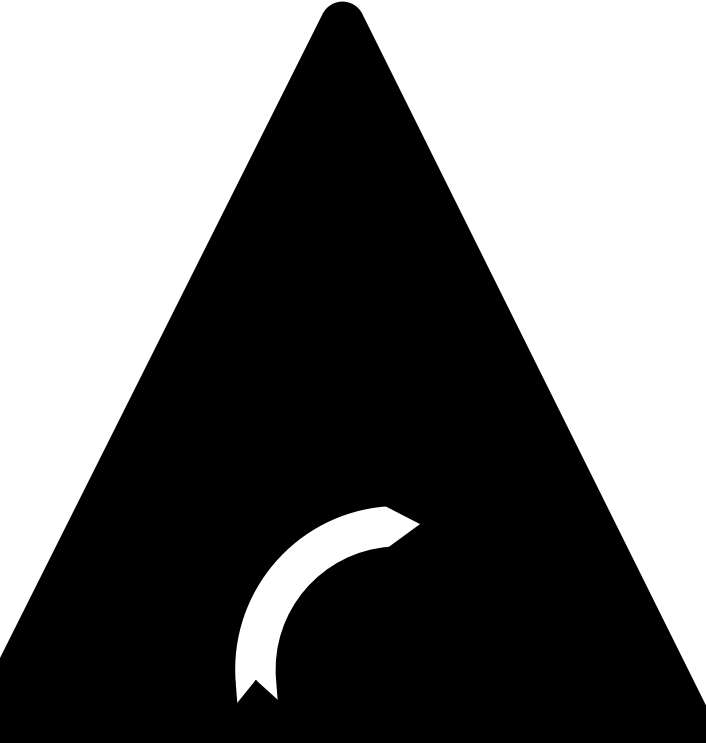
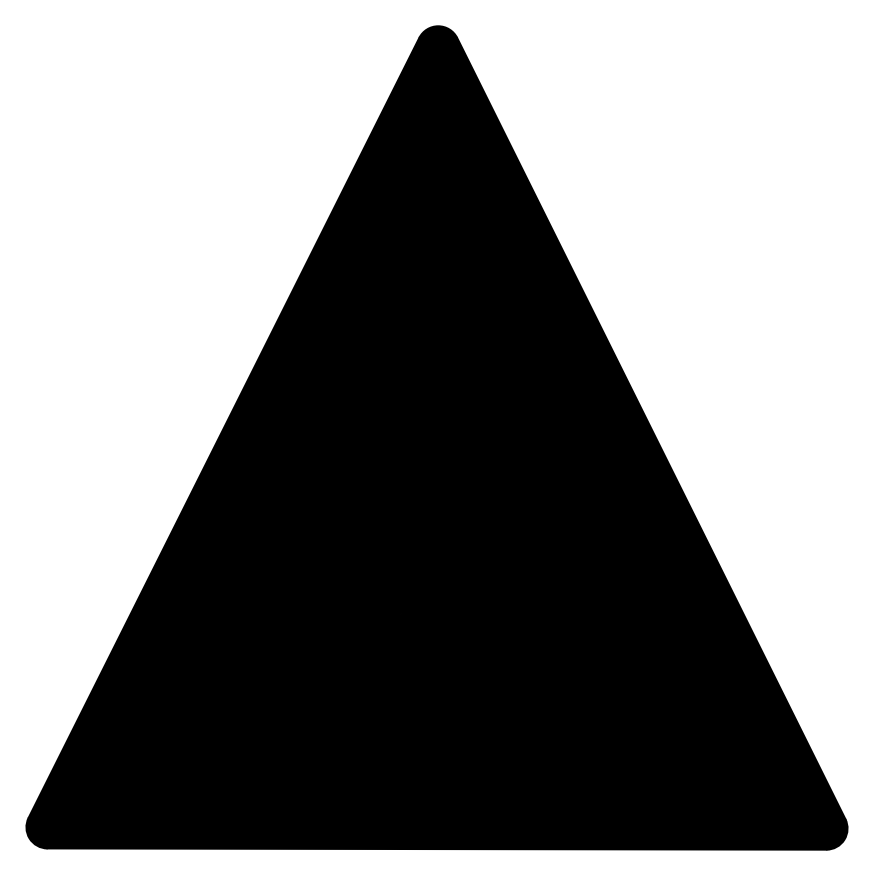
fill: (327, 604) -> (423, 628), added

